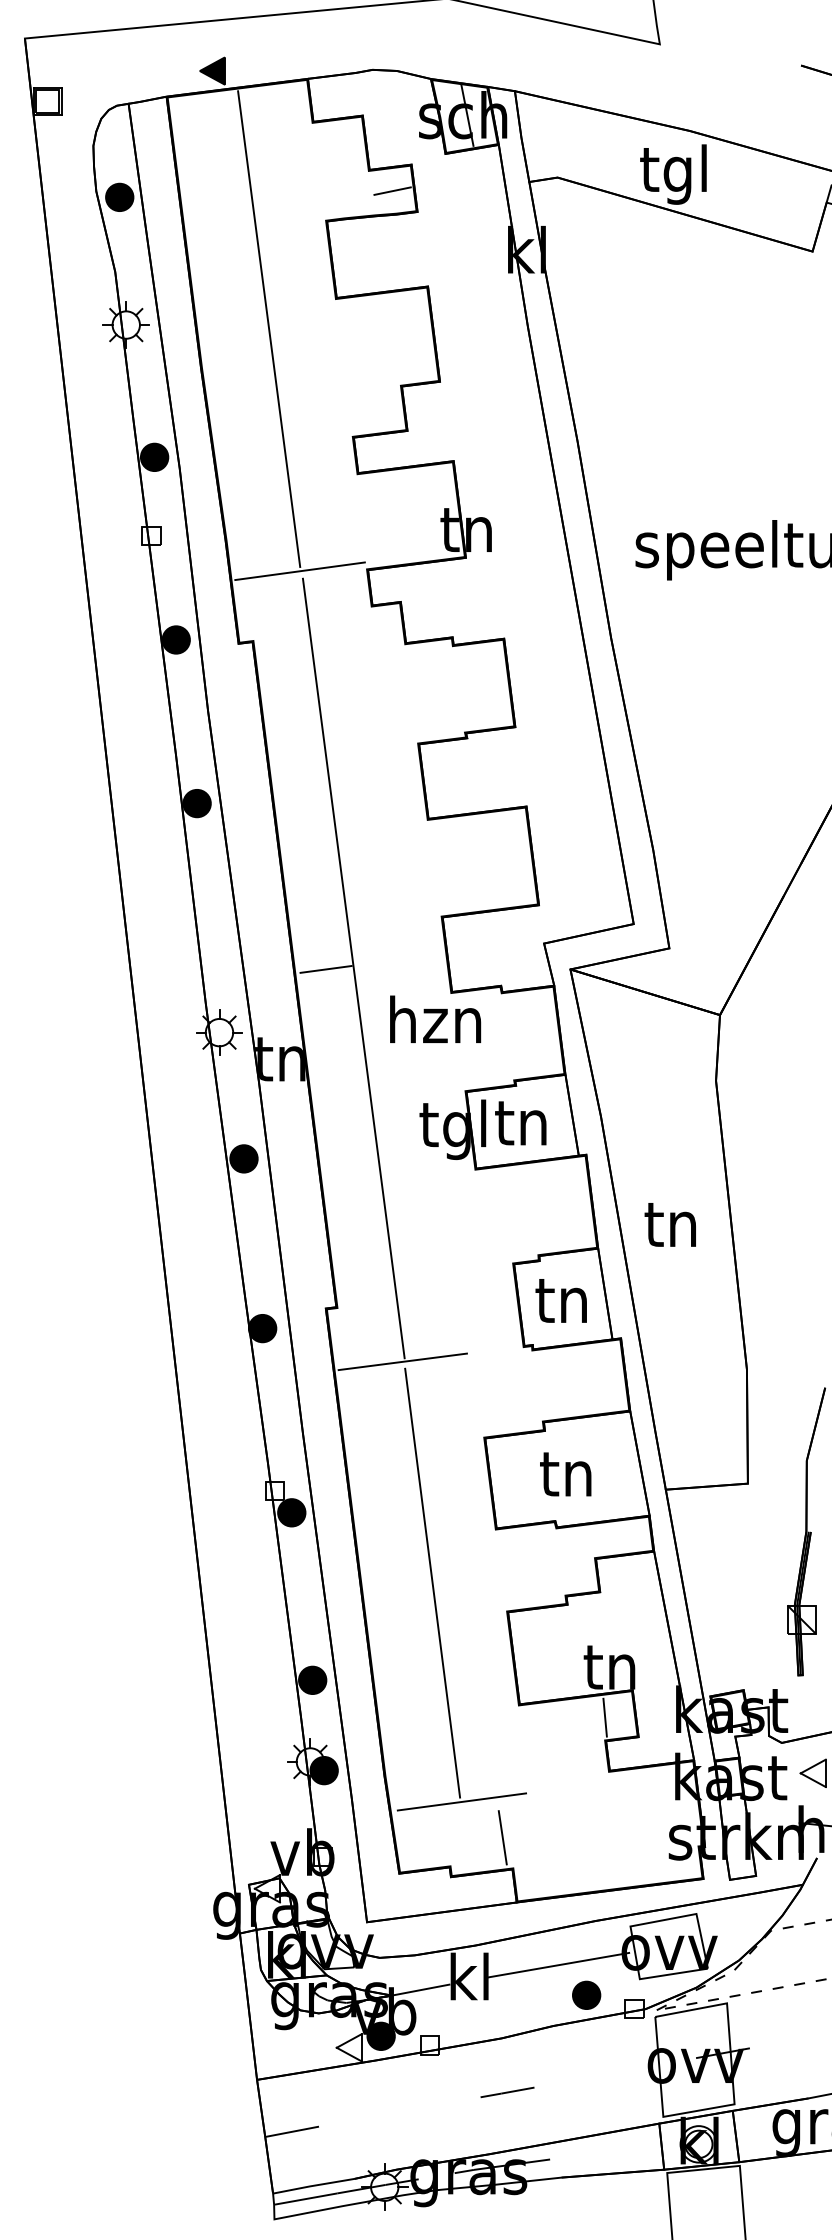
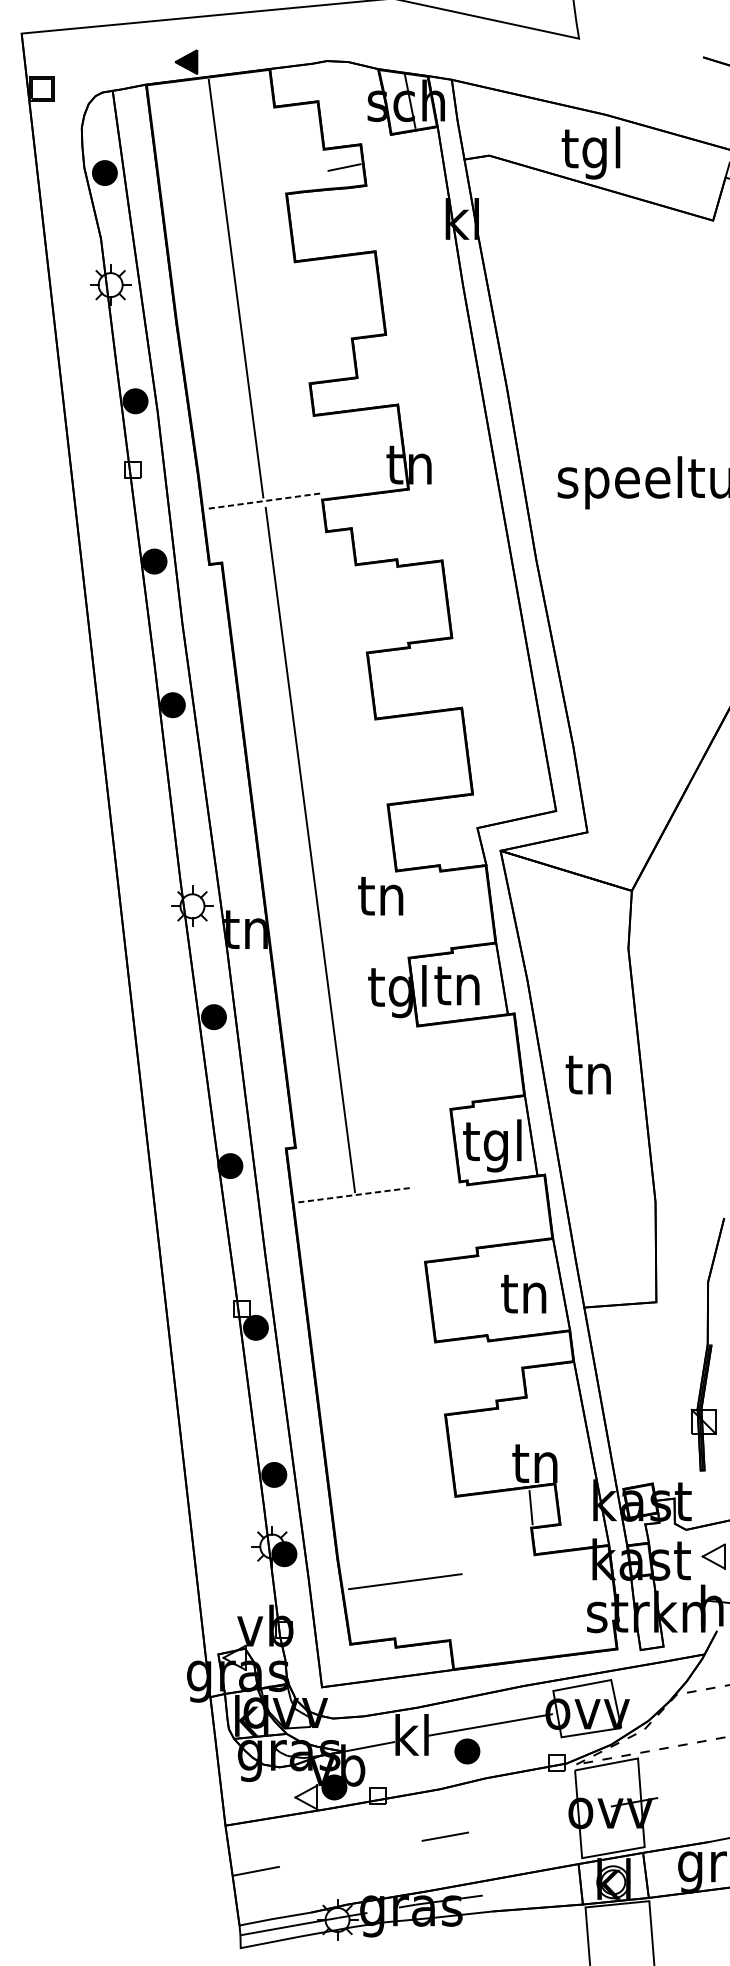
line: (299, 571) -> (262, 501), solid -> dashed
line: (325, 969) -> (285, 850), removed
text: (435, 1019) -> (382, 894), hzn -> tn
text: (560, 1305) -> (491, 1145), tn -> tgl
line: (402, 1361) -> (353, 1195), solid -> dashed
text: (565, 1474) -> (523, 1294), moved
line: (432, 1582) -> (379, 1389), removed
line: (502, 1837) -> (440, 1612), removed
part: (586, 1994) -> (467, 1750), moved

